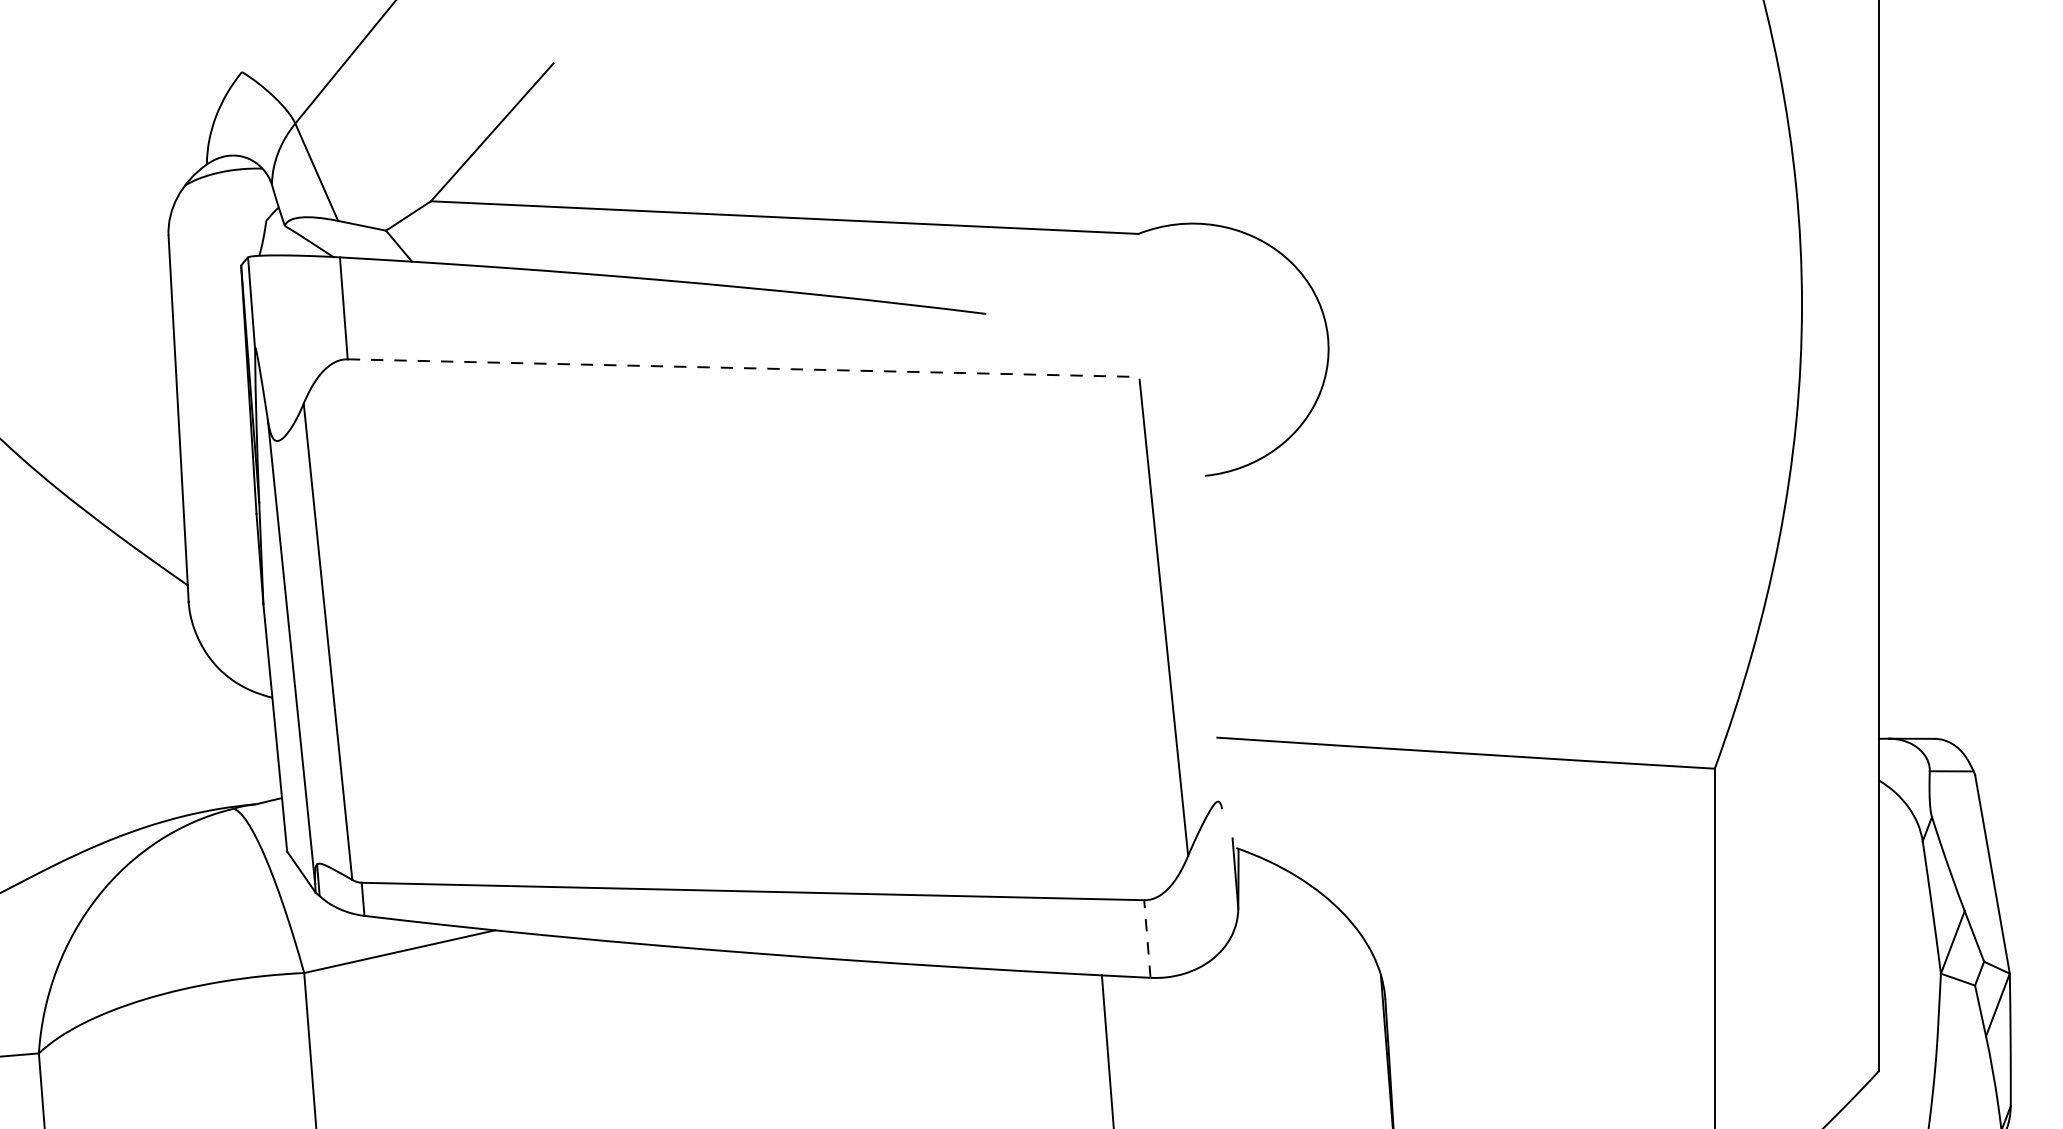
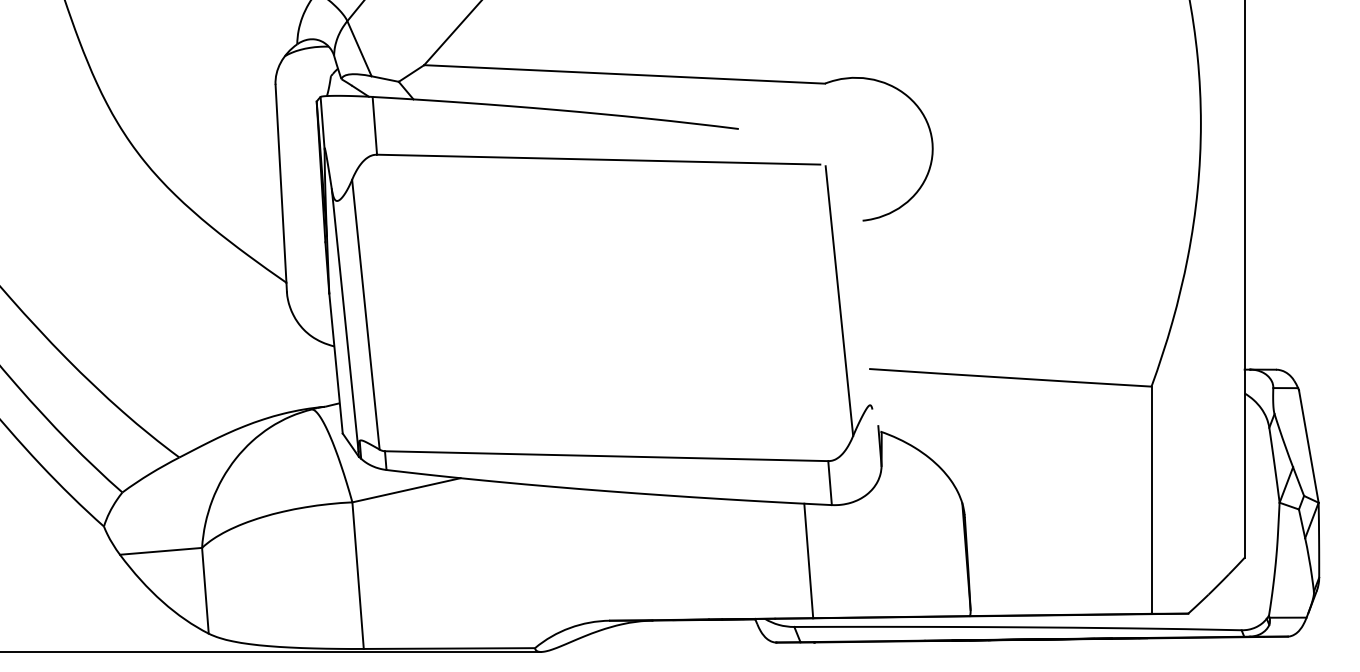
line: (738, 367) -> (598, 159), dashed -> solid
line: (1148, 937) -> (830, 482), dashed -> solid

